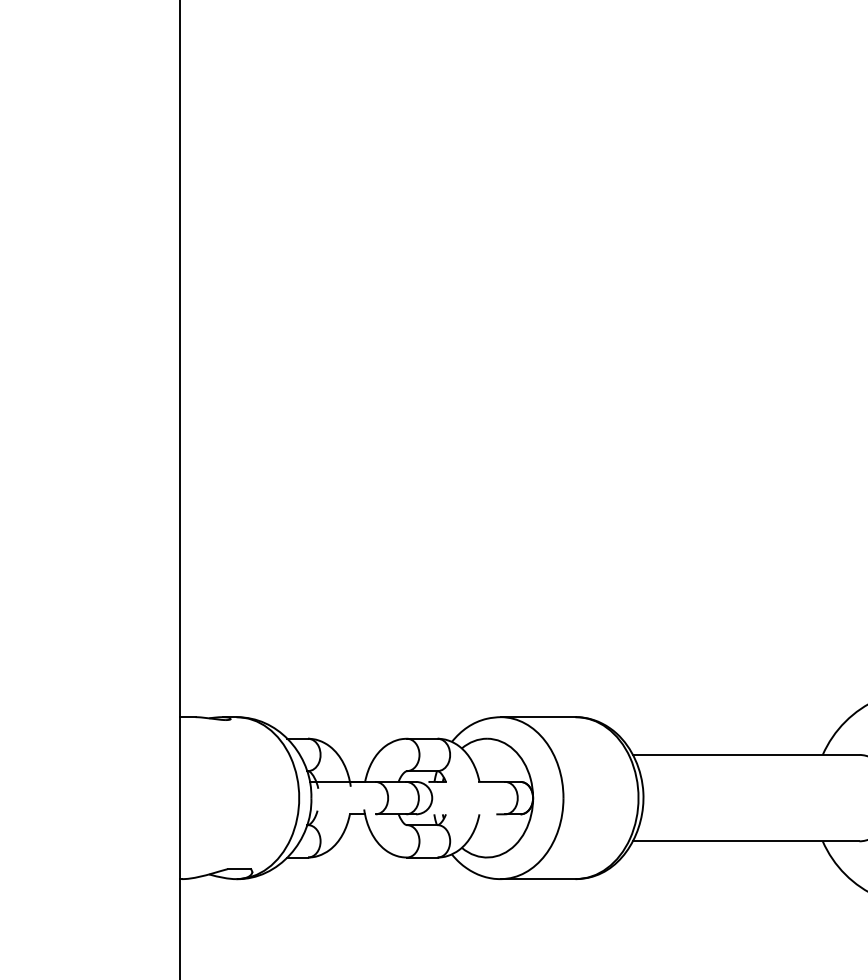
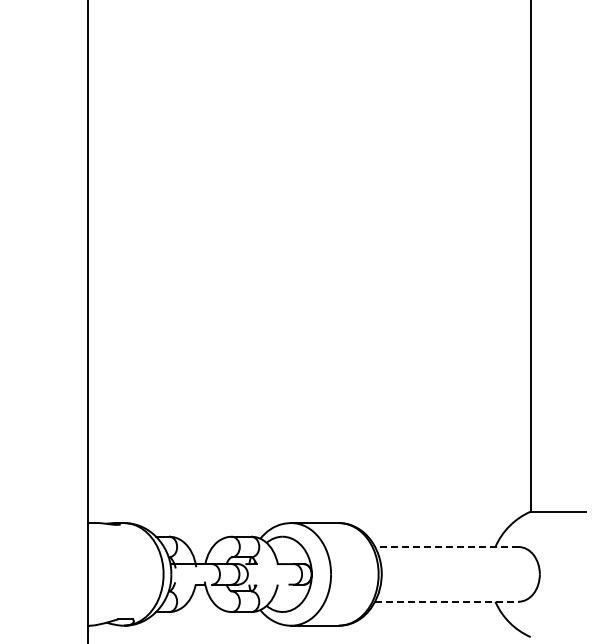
line: (745, 755) -> (446, 547), solid -> dashed
line: (745, 840) -> (446, 601), solid -> dashed

